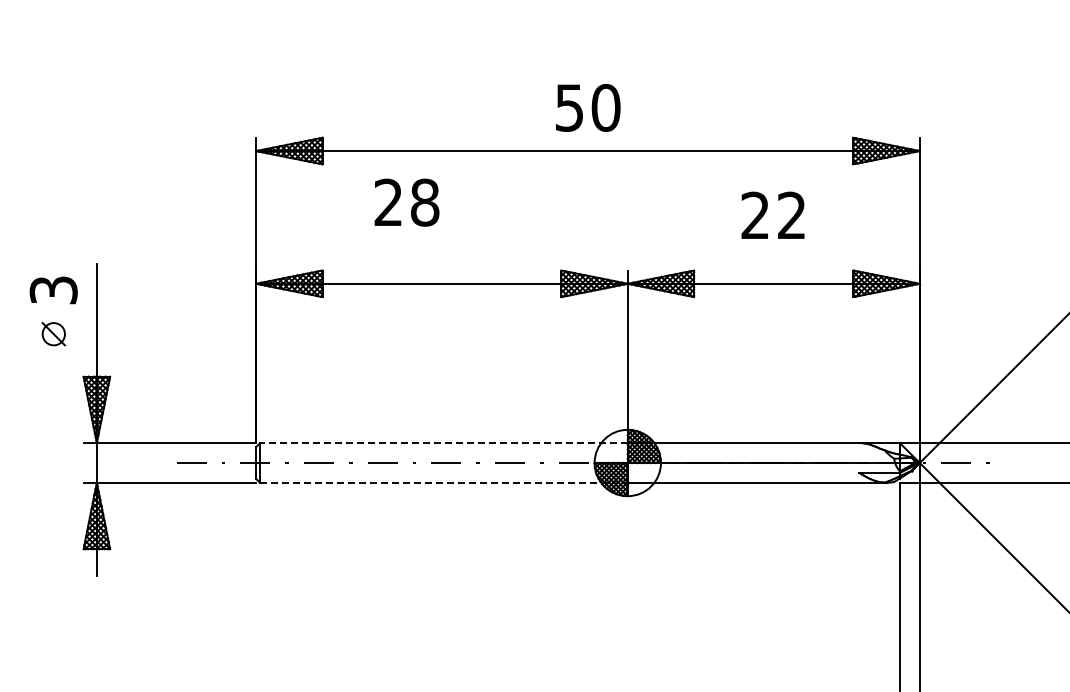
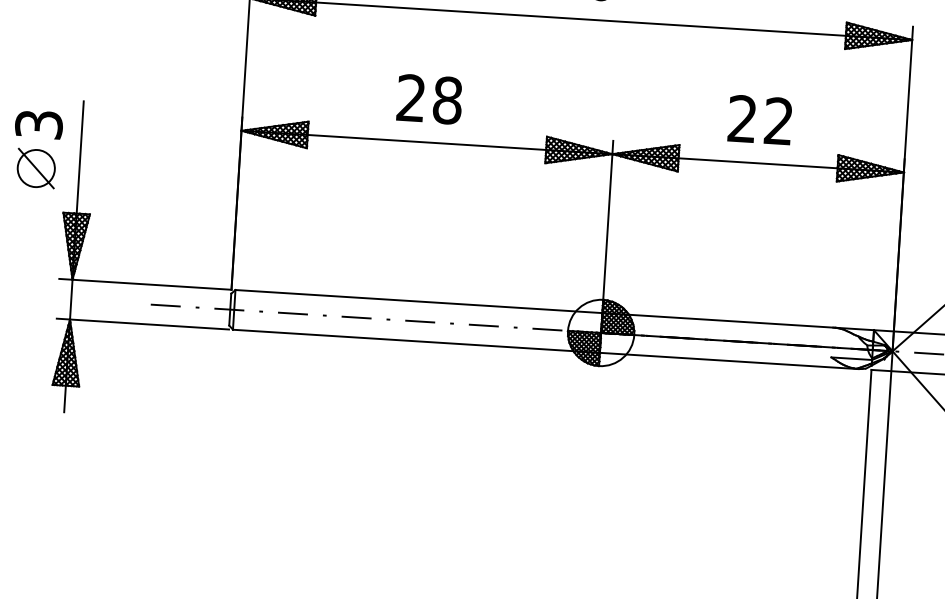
text: (406, 202) -> (429, 99), moved
text: (772, 214) -> (759, 119), moved
part: (53, 333) -> (36, 167), size x1.67
line: (443, 443) -> (418, 301), dashed -> solid
line: (443, 482) -> (416, 340), dashed -> solid

